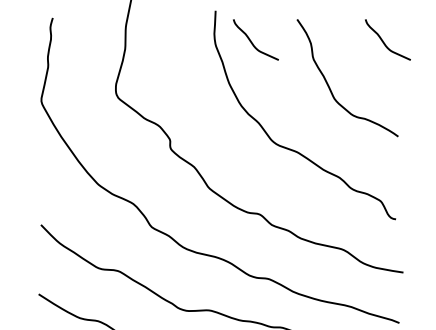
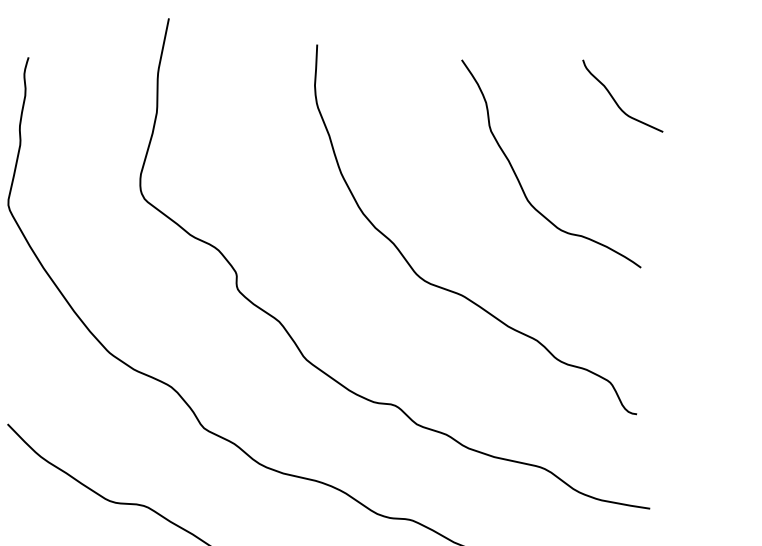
curve: (251, 40) -> (380, 97), removed

